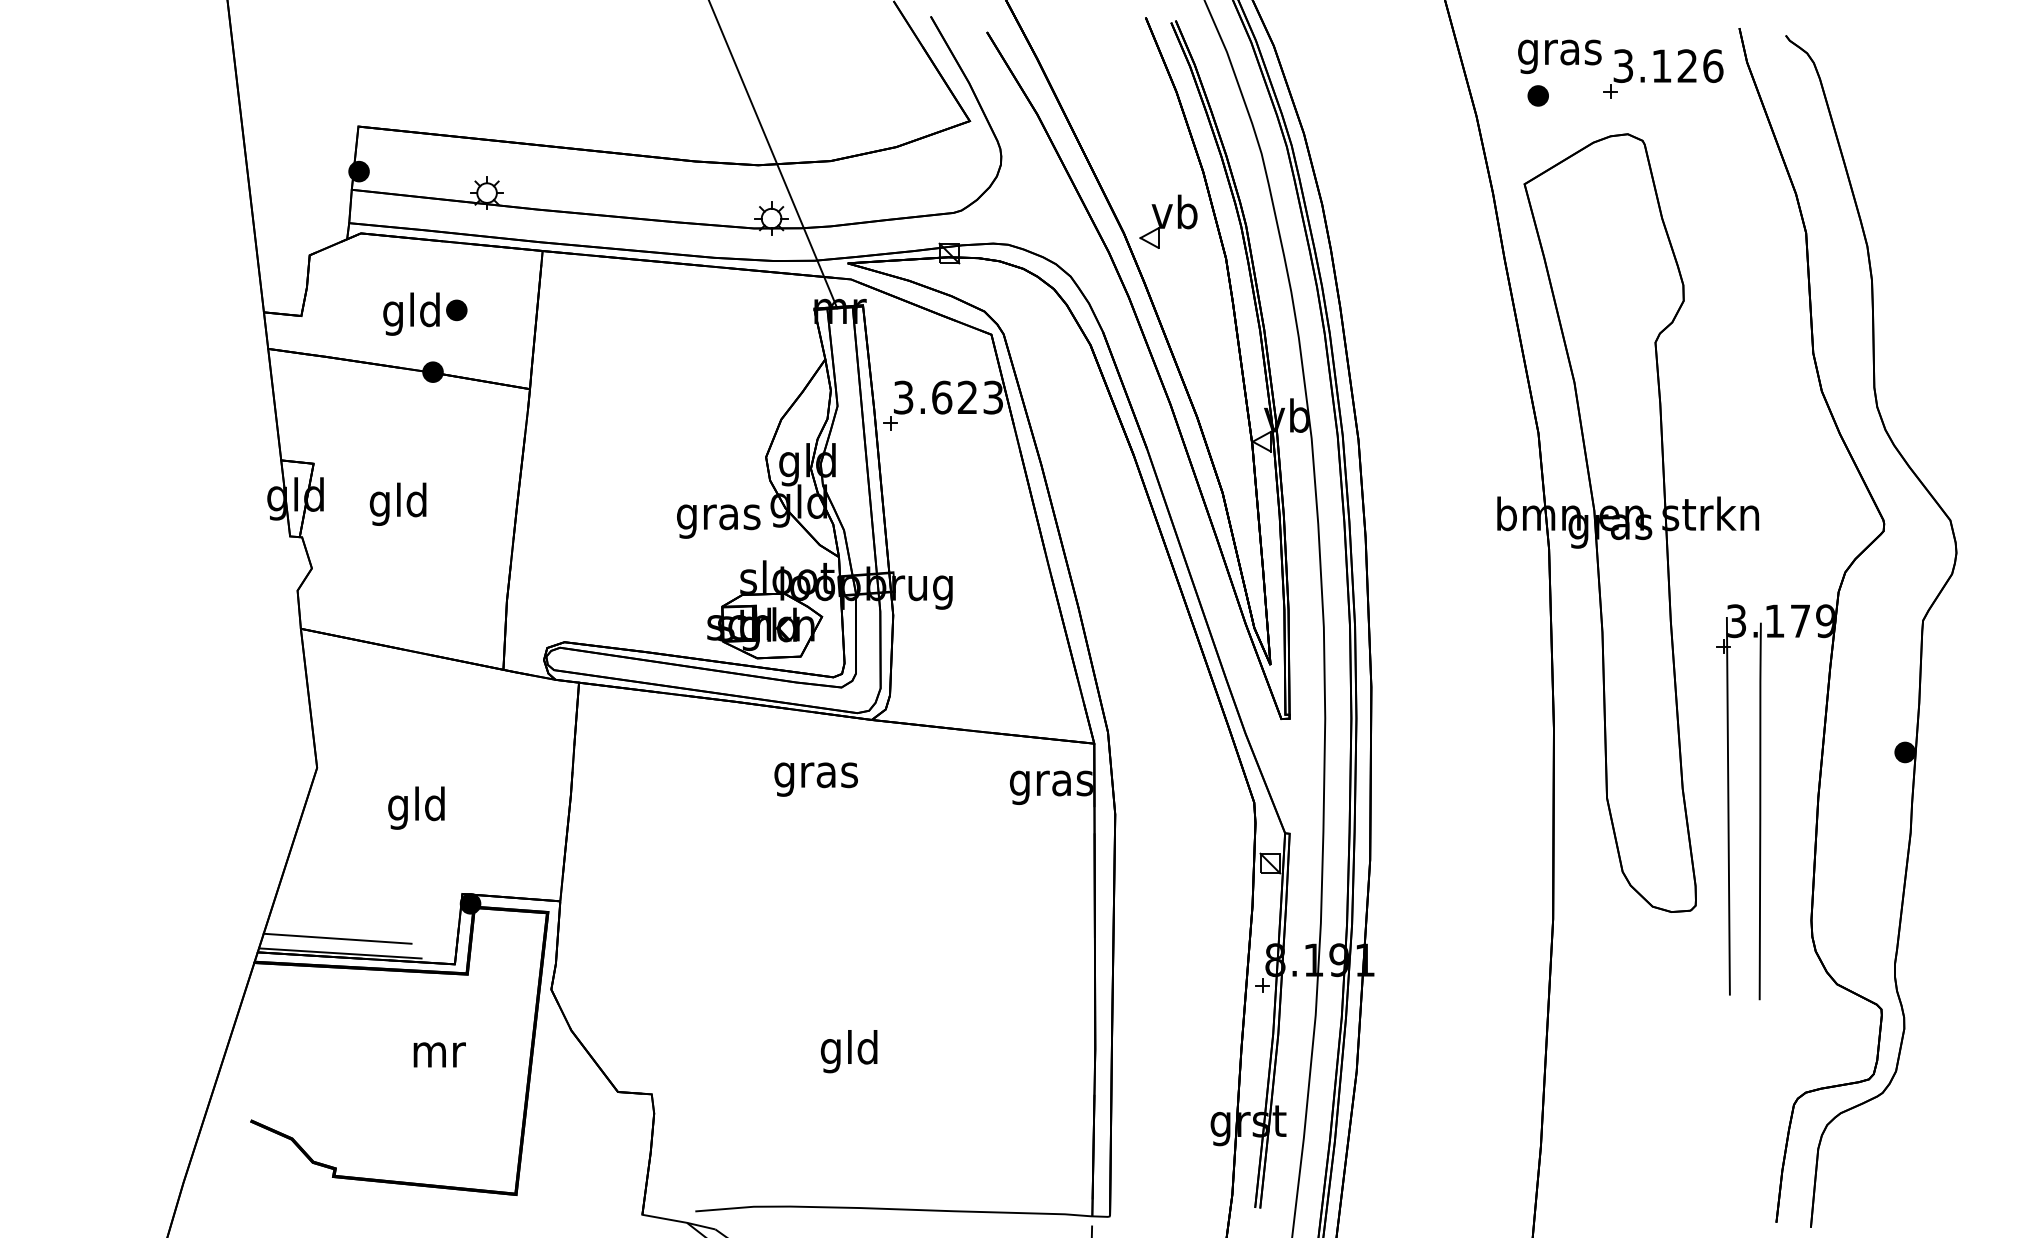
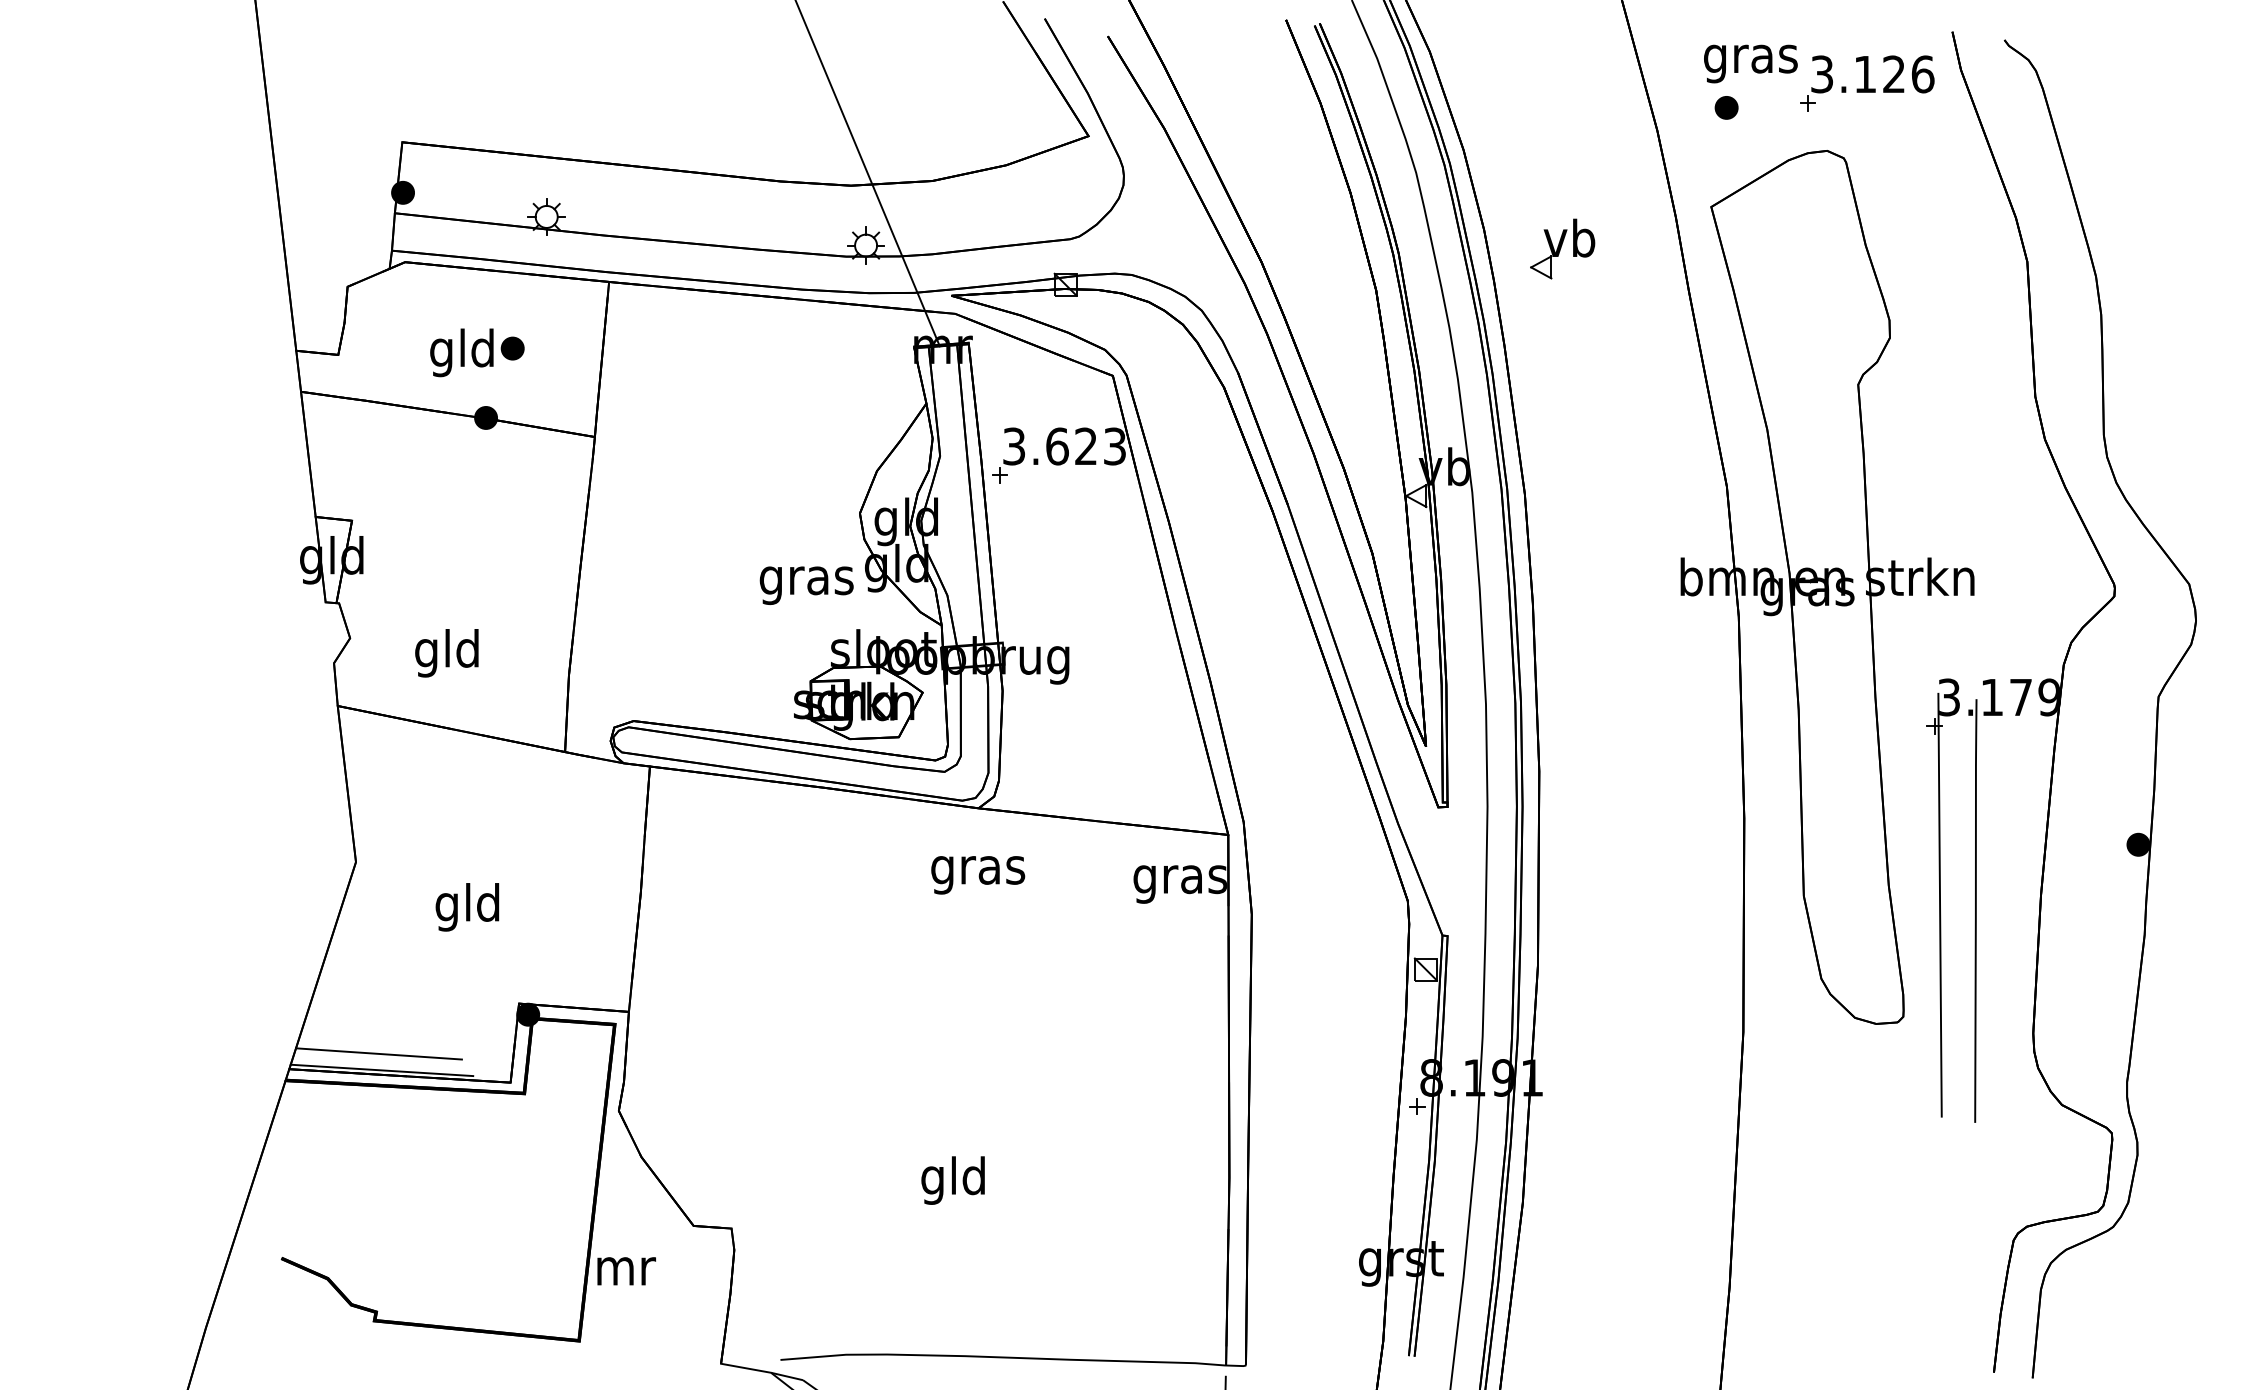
part: (1168, 221) -> (1562, 248), moved
text: (397, 504) -> (446, 653), moved
text: (816, 779) -> (978, 875), moved
text: (439, 1055) -> (626, 1271), moved

